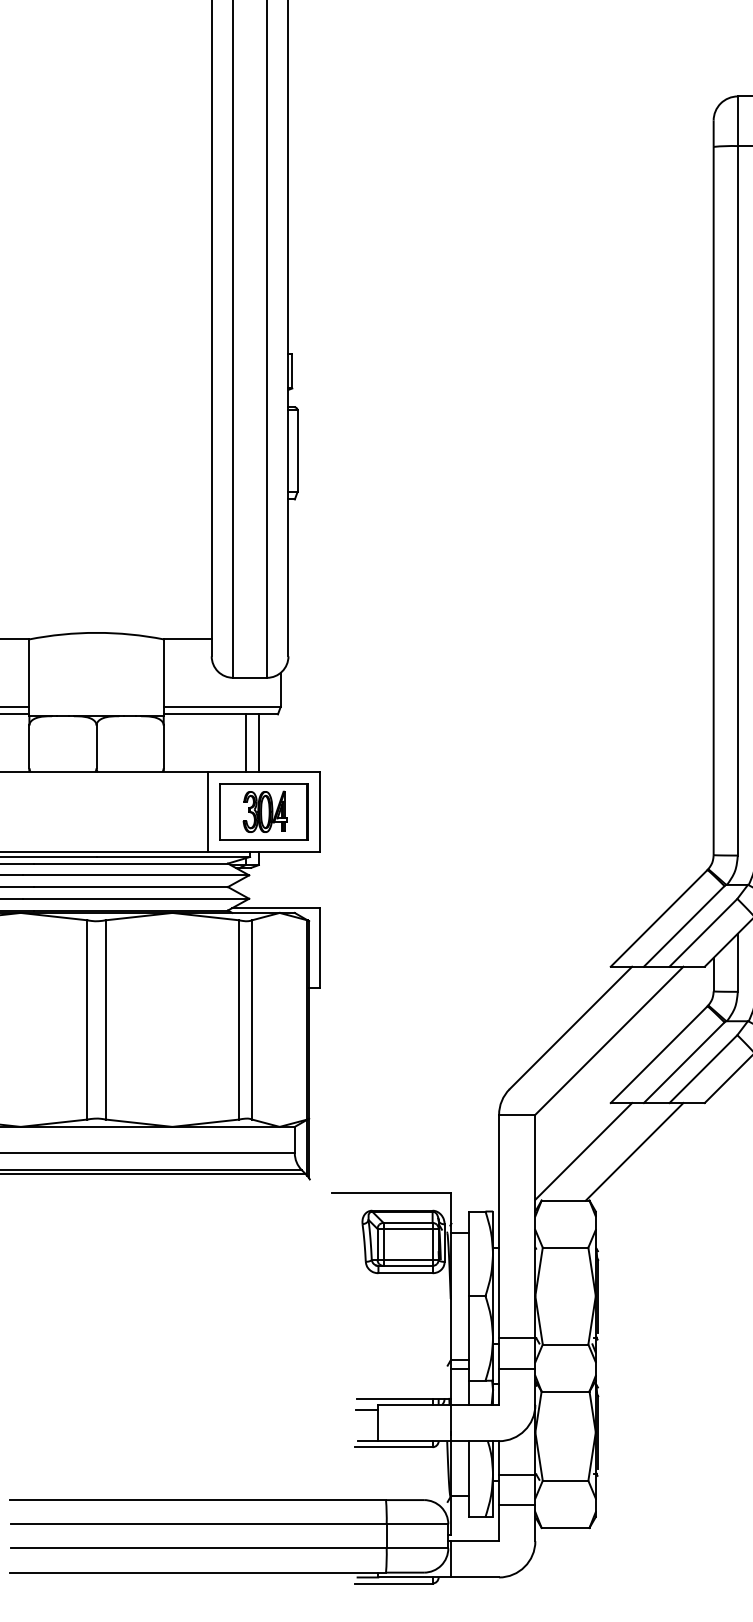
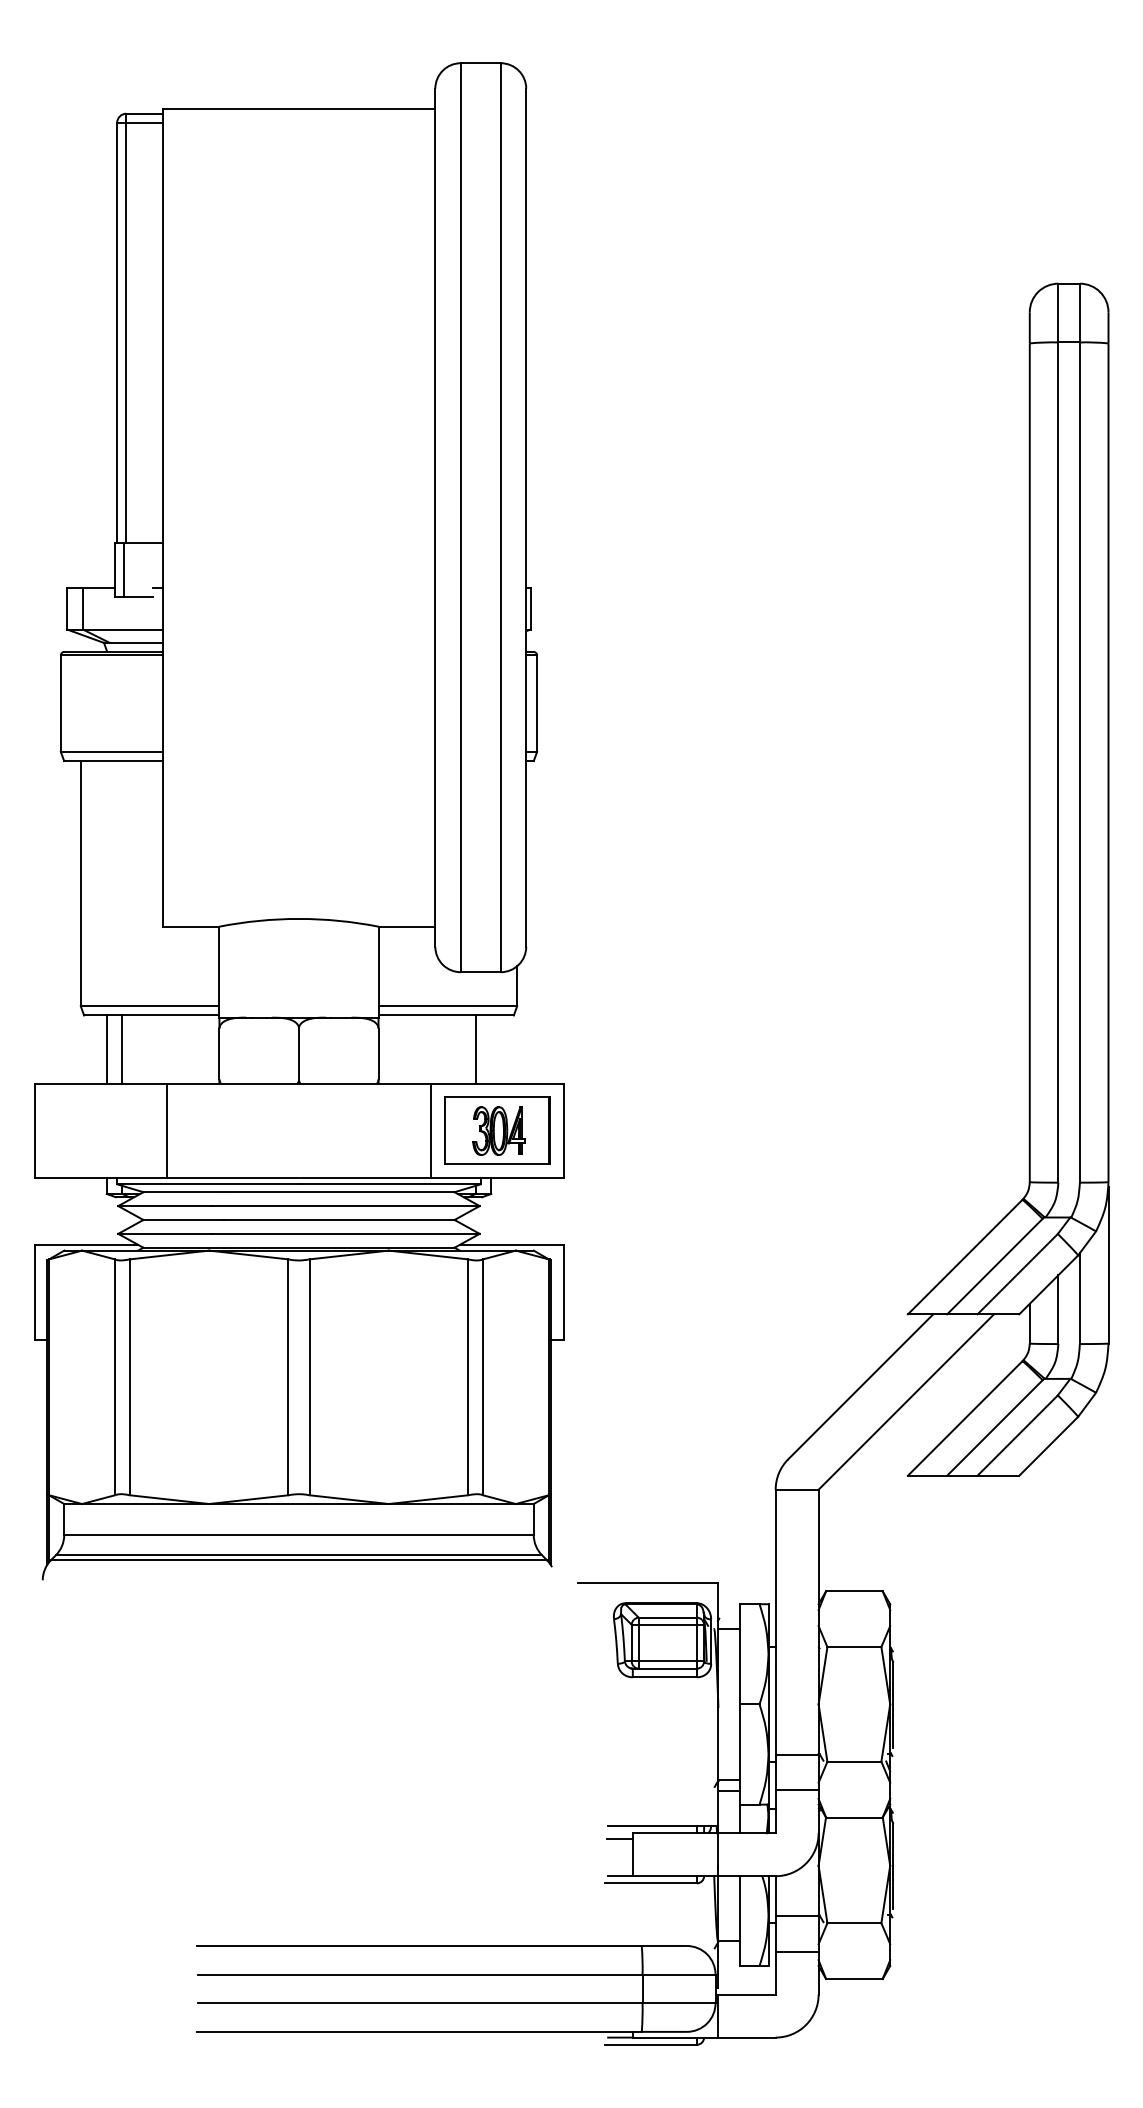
line: (259, 743) -> (491, 1049), removed
line: (583, 1150) -> (875, 1532), removed
line: (634, 1151) -> (935, 1533), removed

